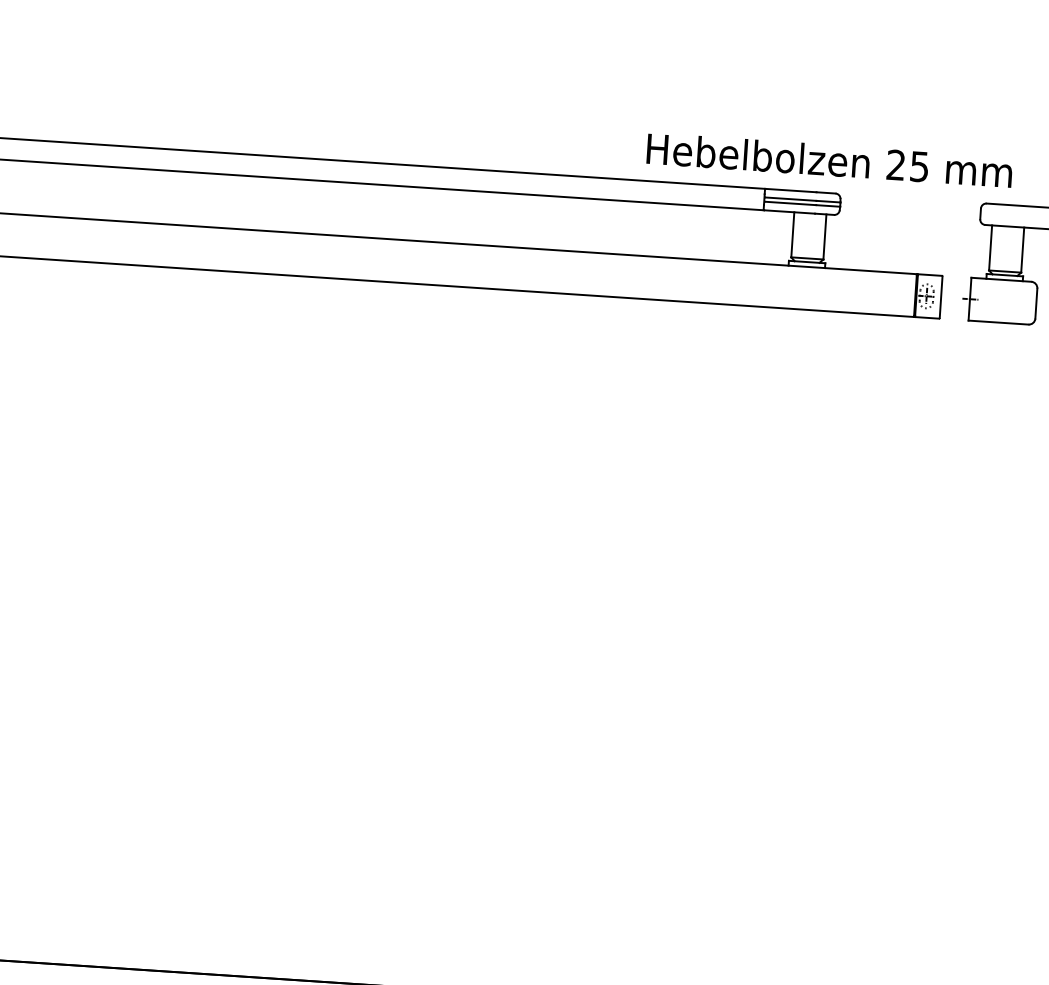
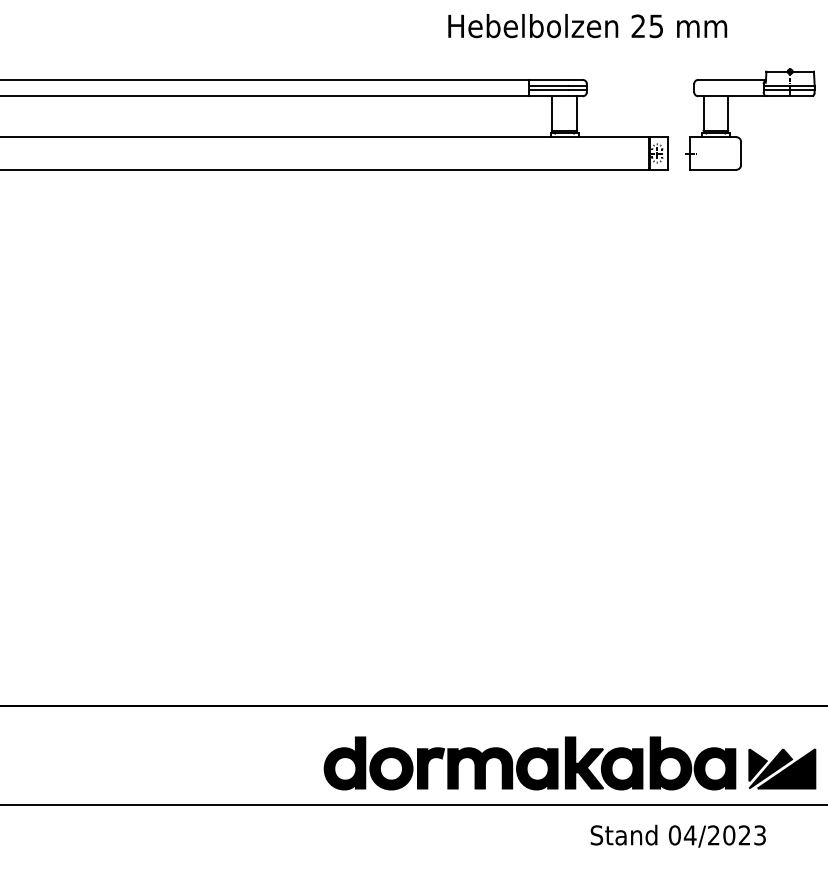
text: (829, 161) -> (587, 26), moved

